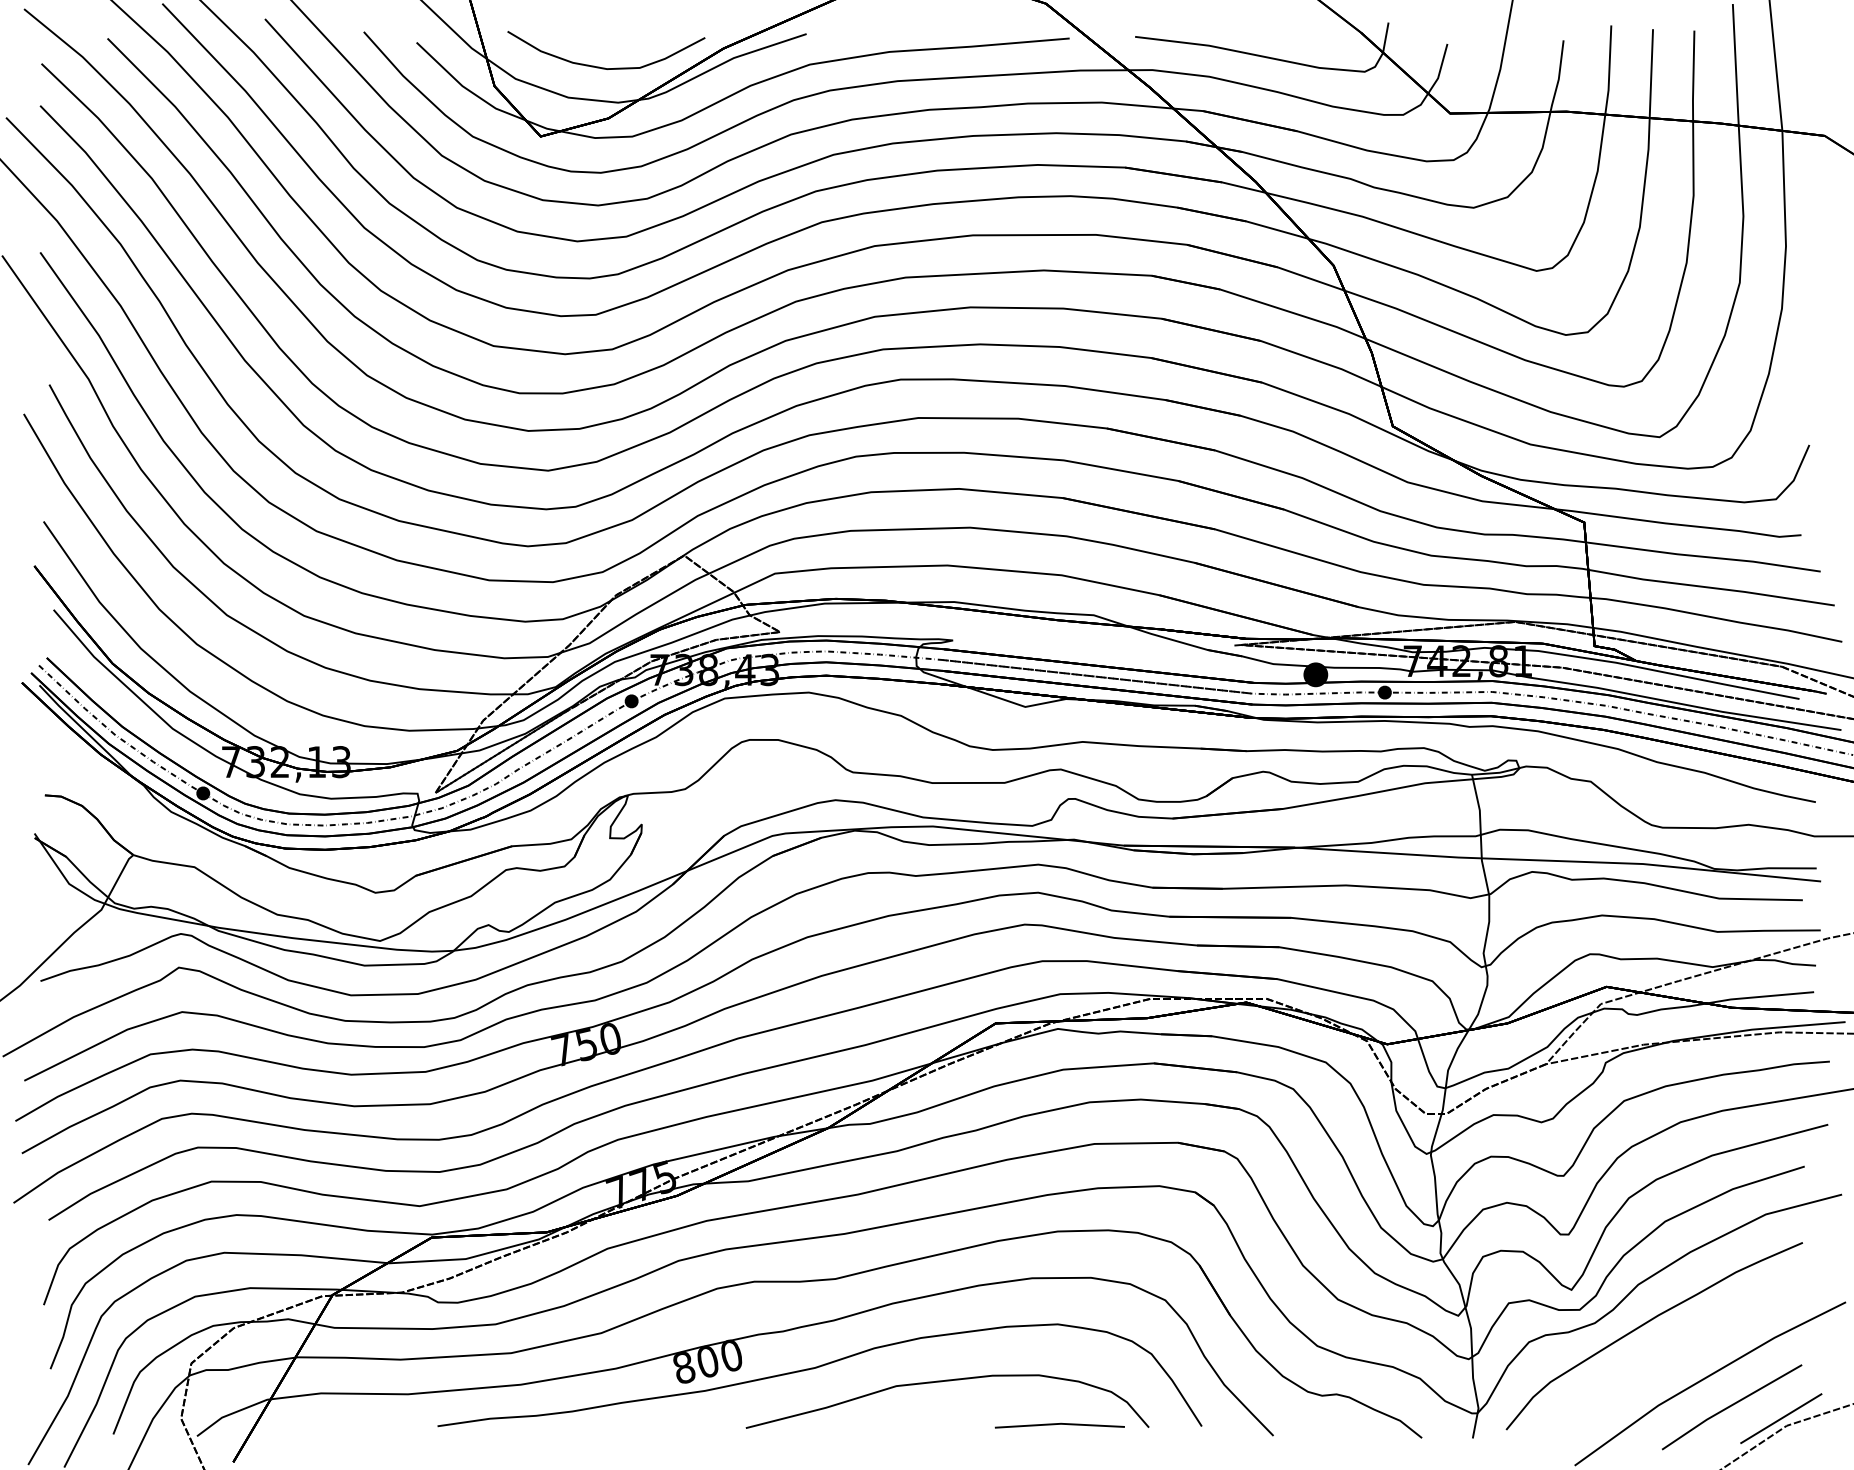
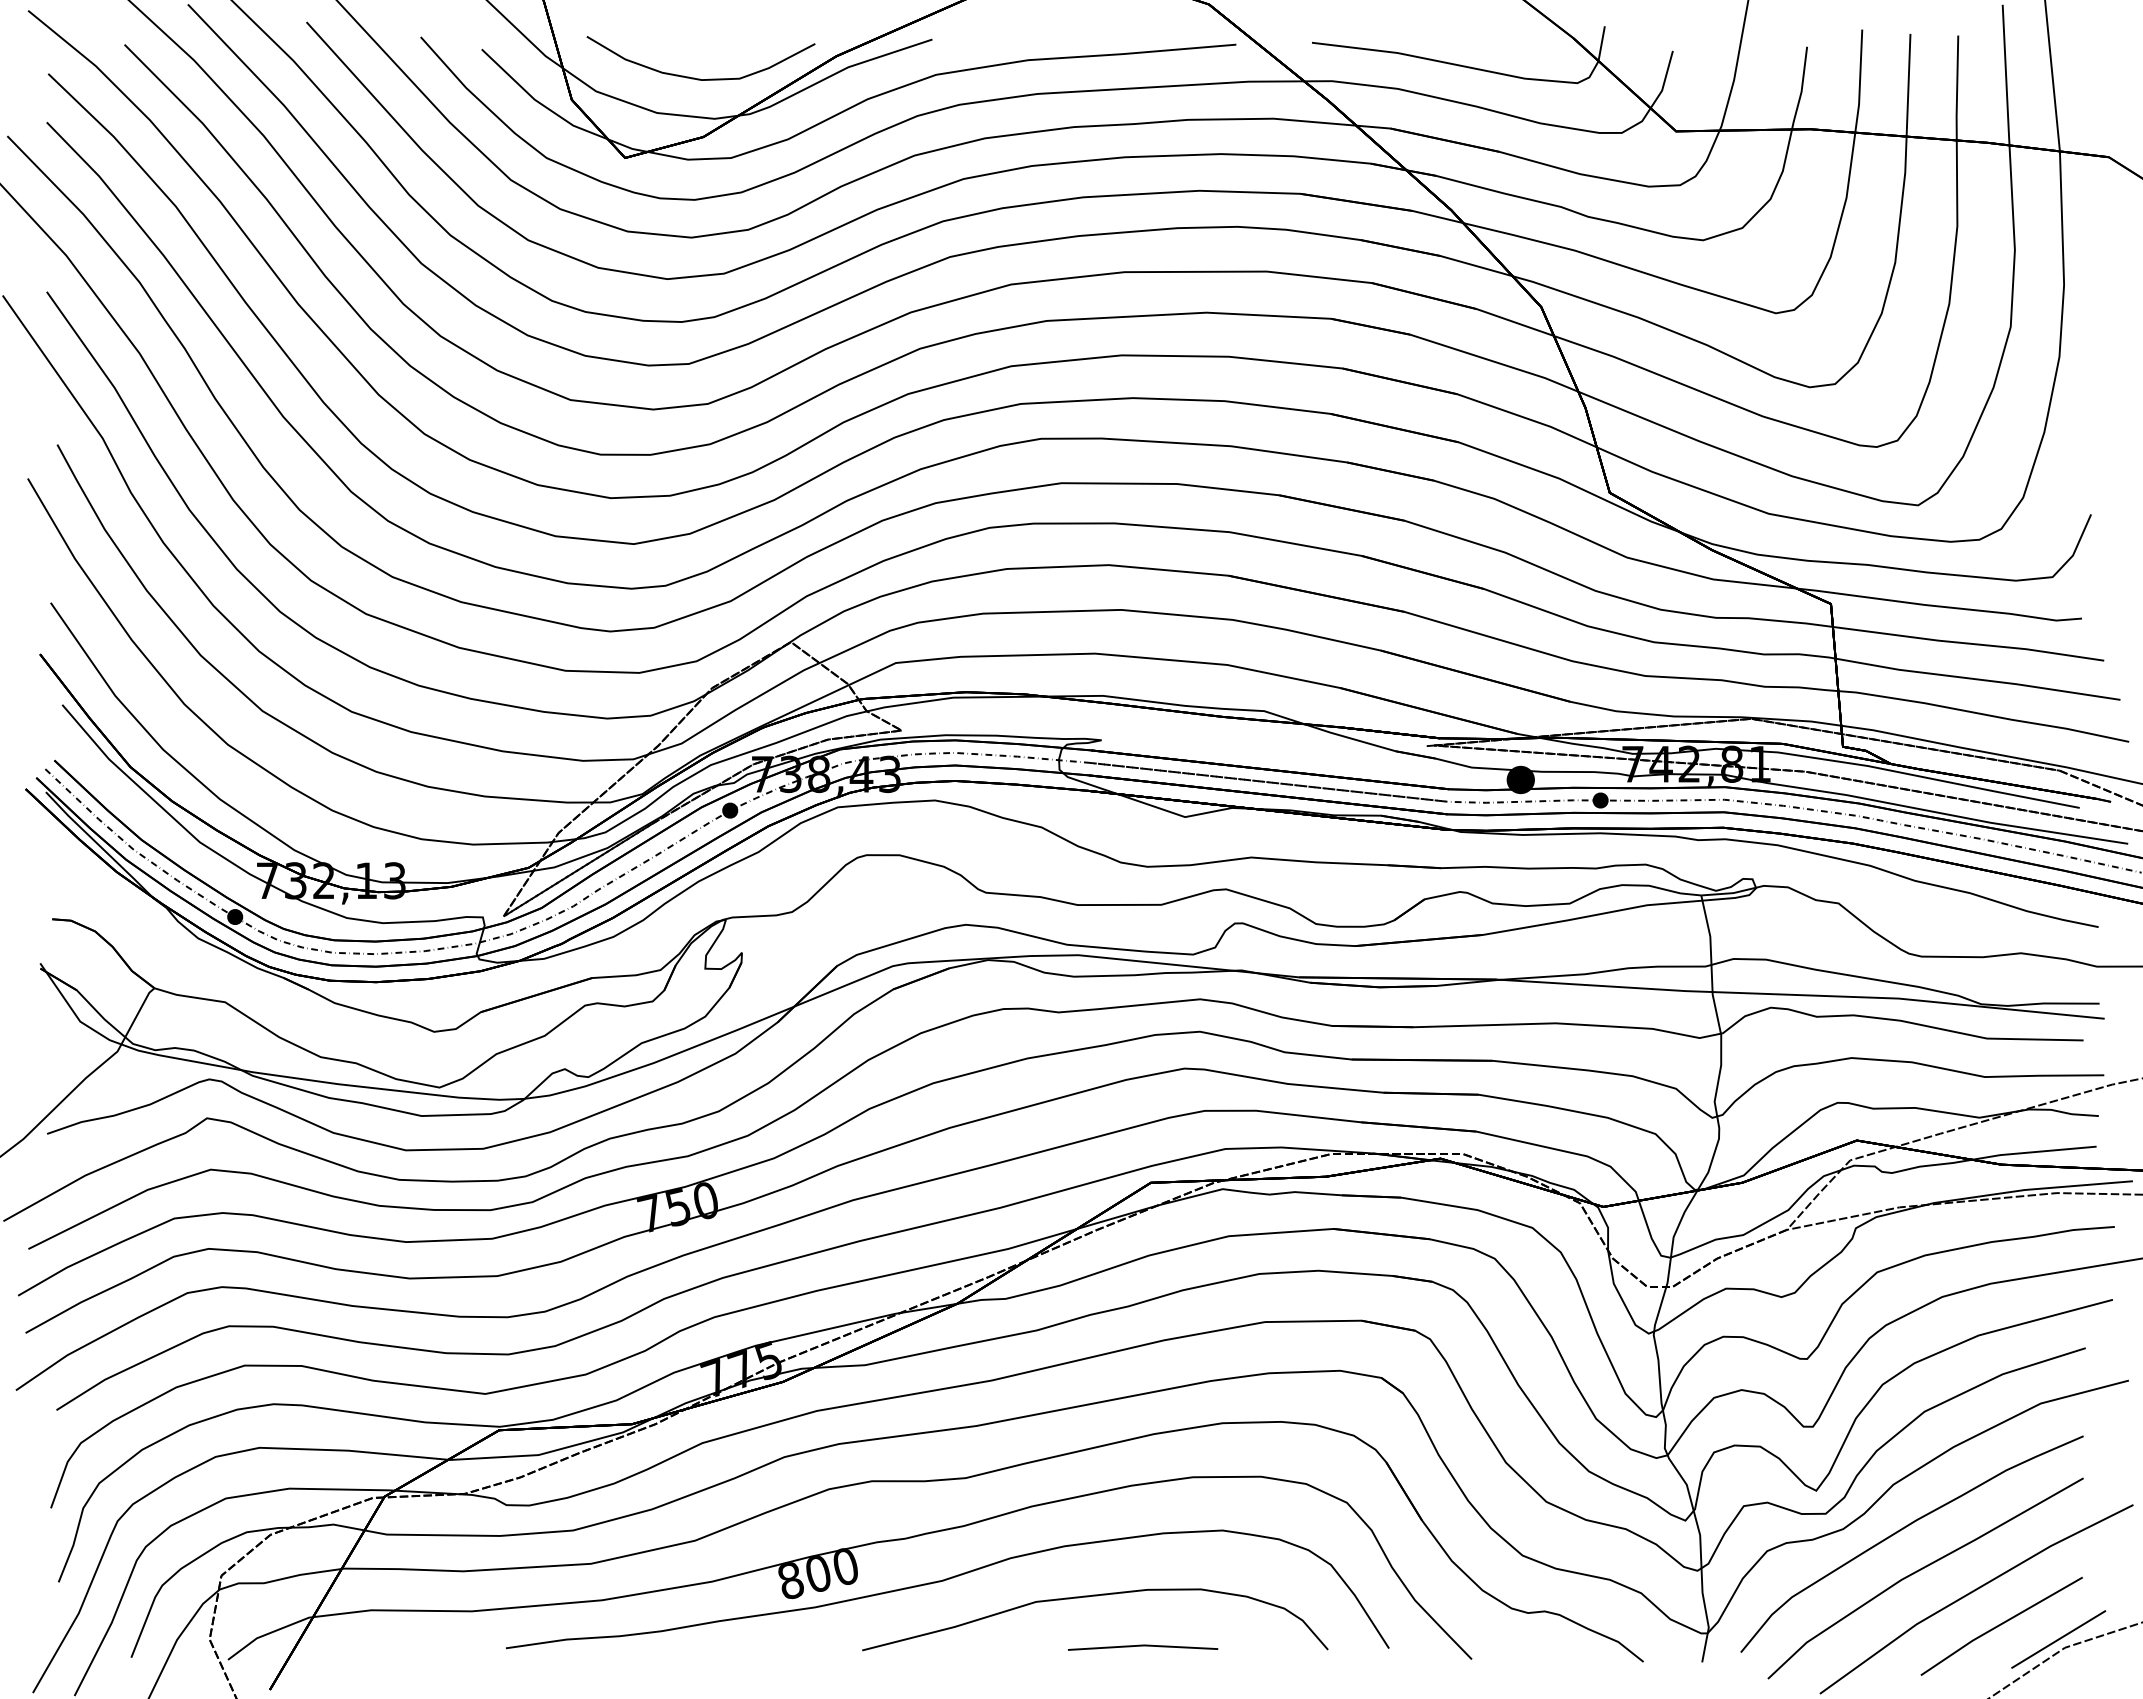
line: (1662, 1358) -> (1921, 1570), added
line: (1060, 1424) -> (1143, 1646), moved

